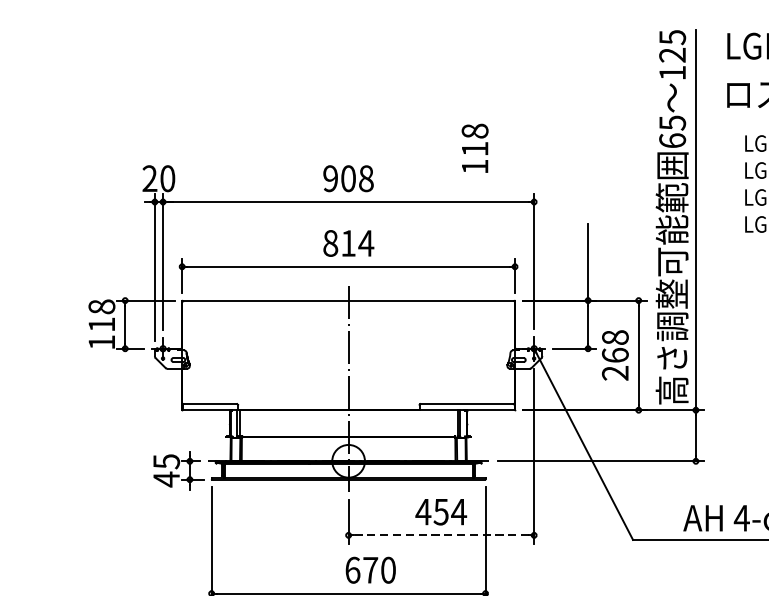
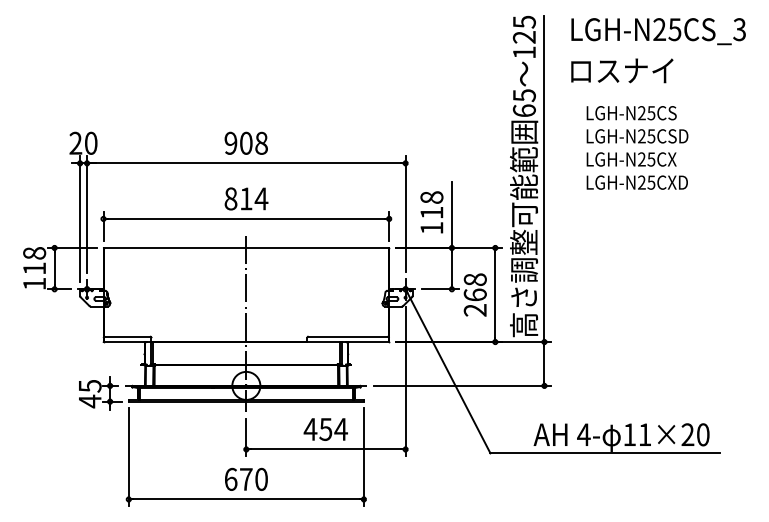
text: (474, 148) -> (431, 212), moved
line: (440, 535) -> (325, 449), dashed -> solid
text: (370, 569) -> (246, 478), moved

